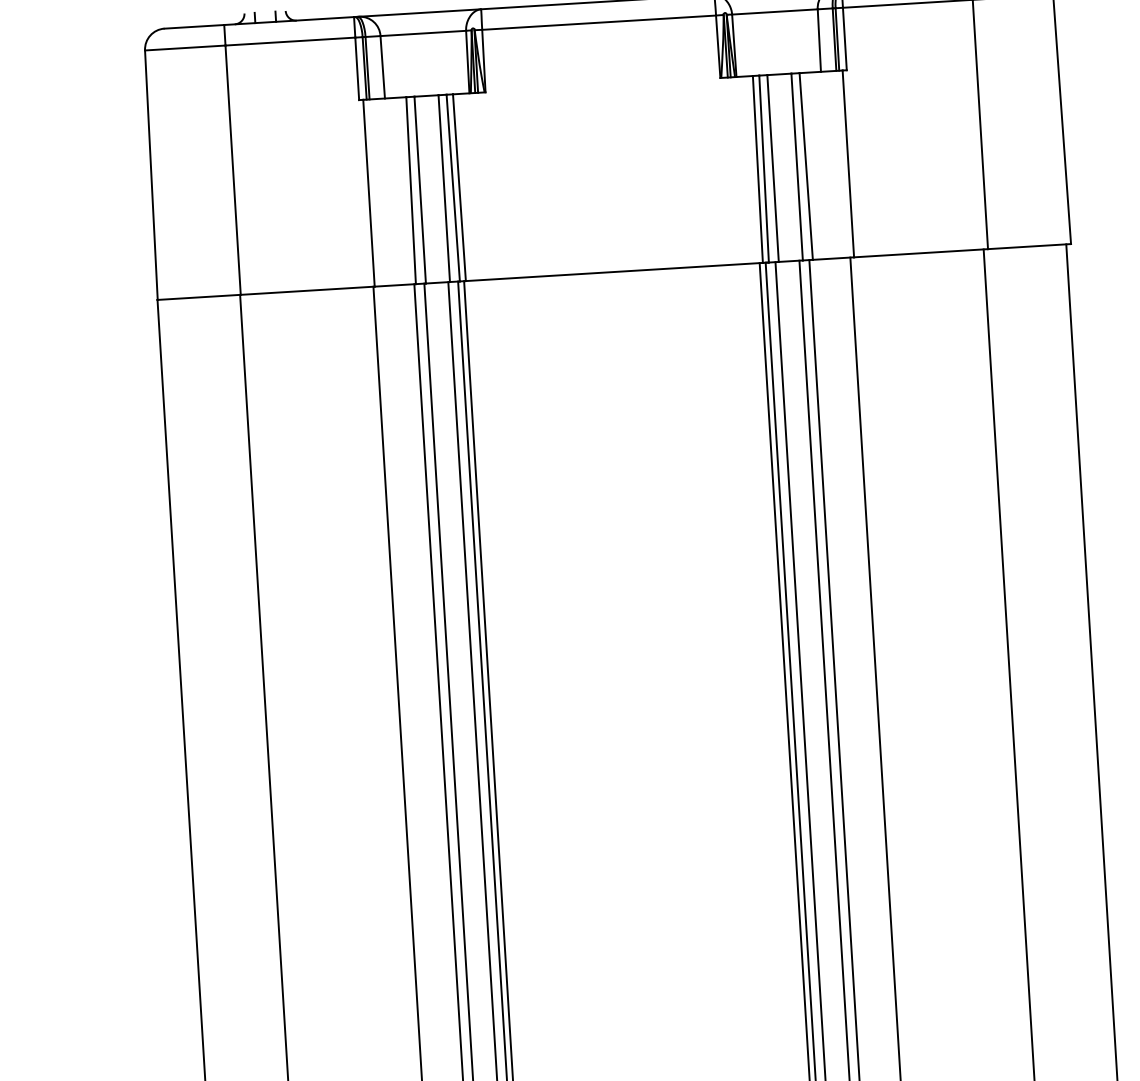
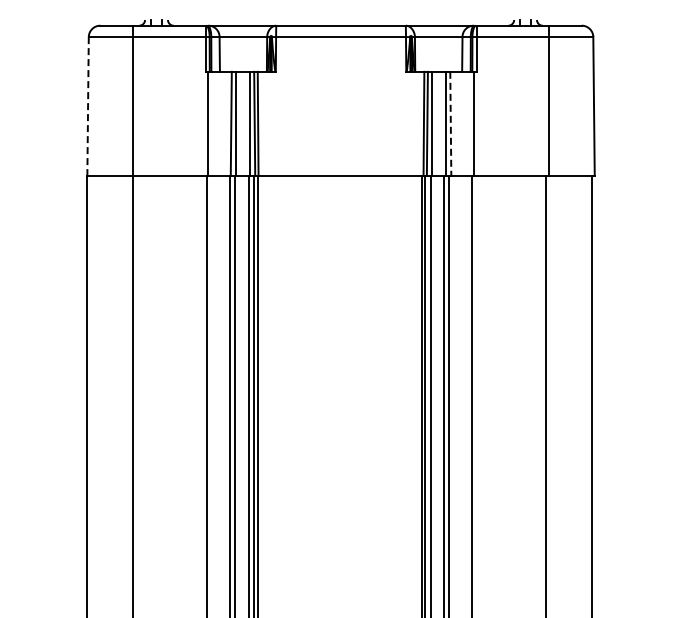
line: (805, 166) -> (450, 123), solid -> dashed
line: (152, 175) -> (88, 106), solid -> dashed

